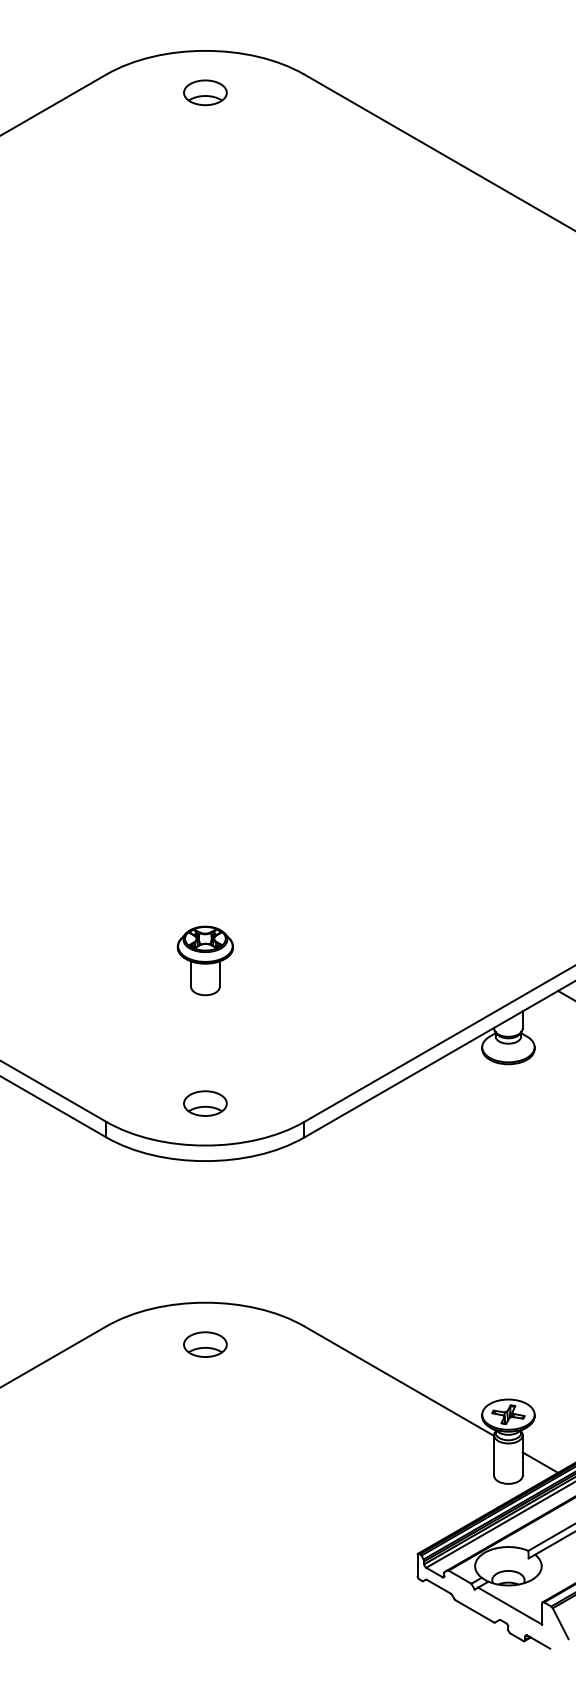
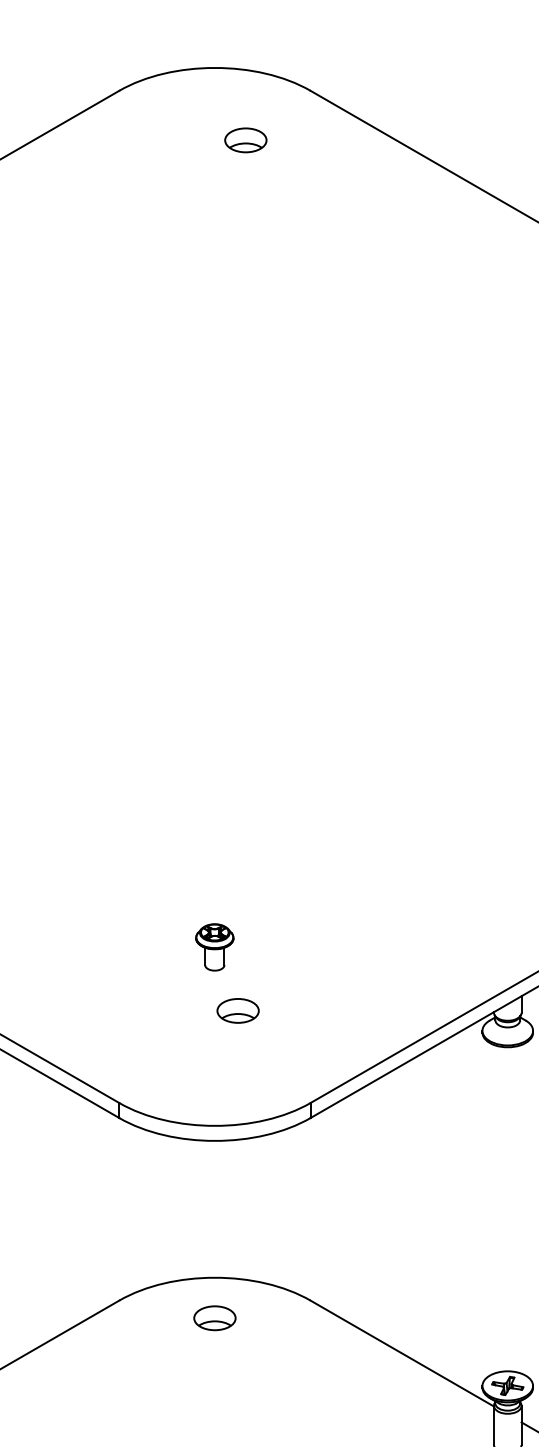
part: (205, 92) -> (245, 140), moved
part: (204, 960) -> (214, 947), size x0.7
part: (205, 1103) -> (238, 1010), moved

